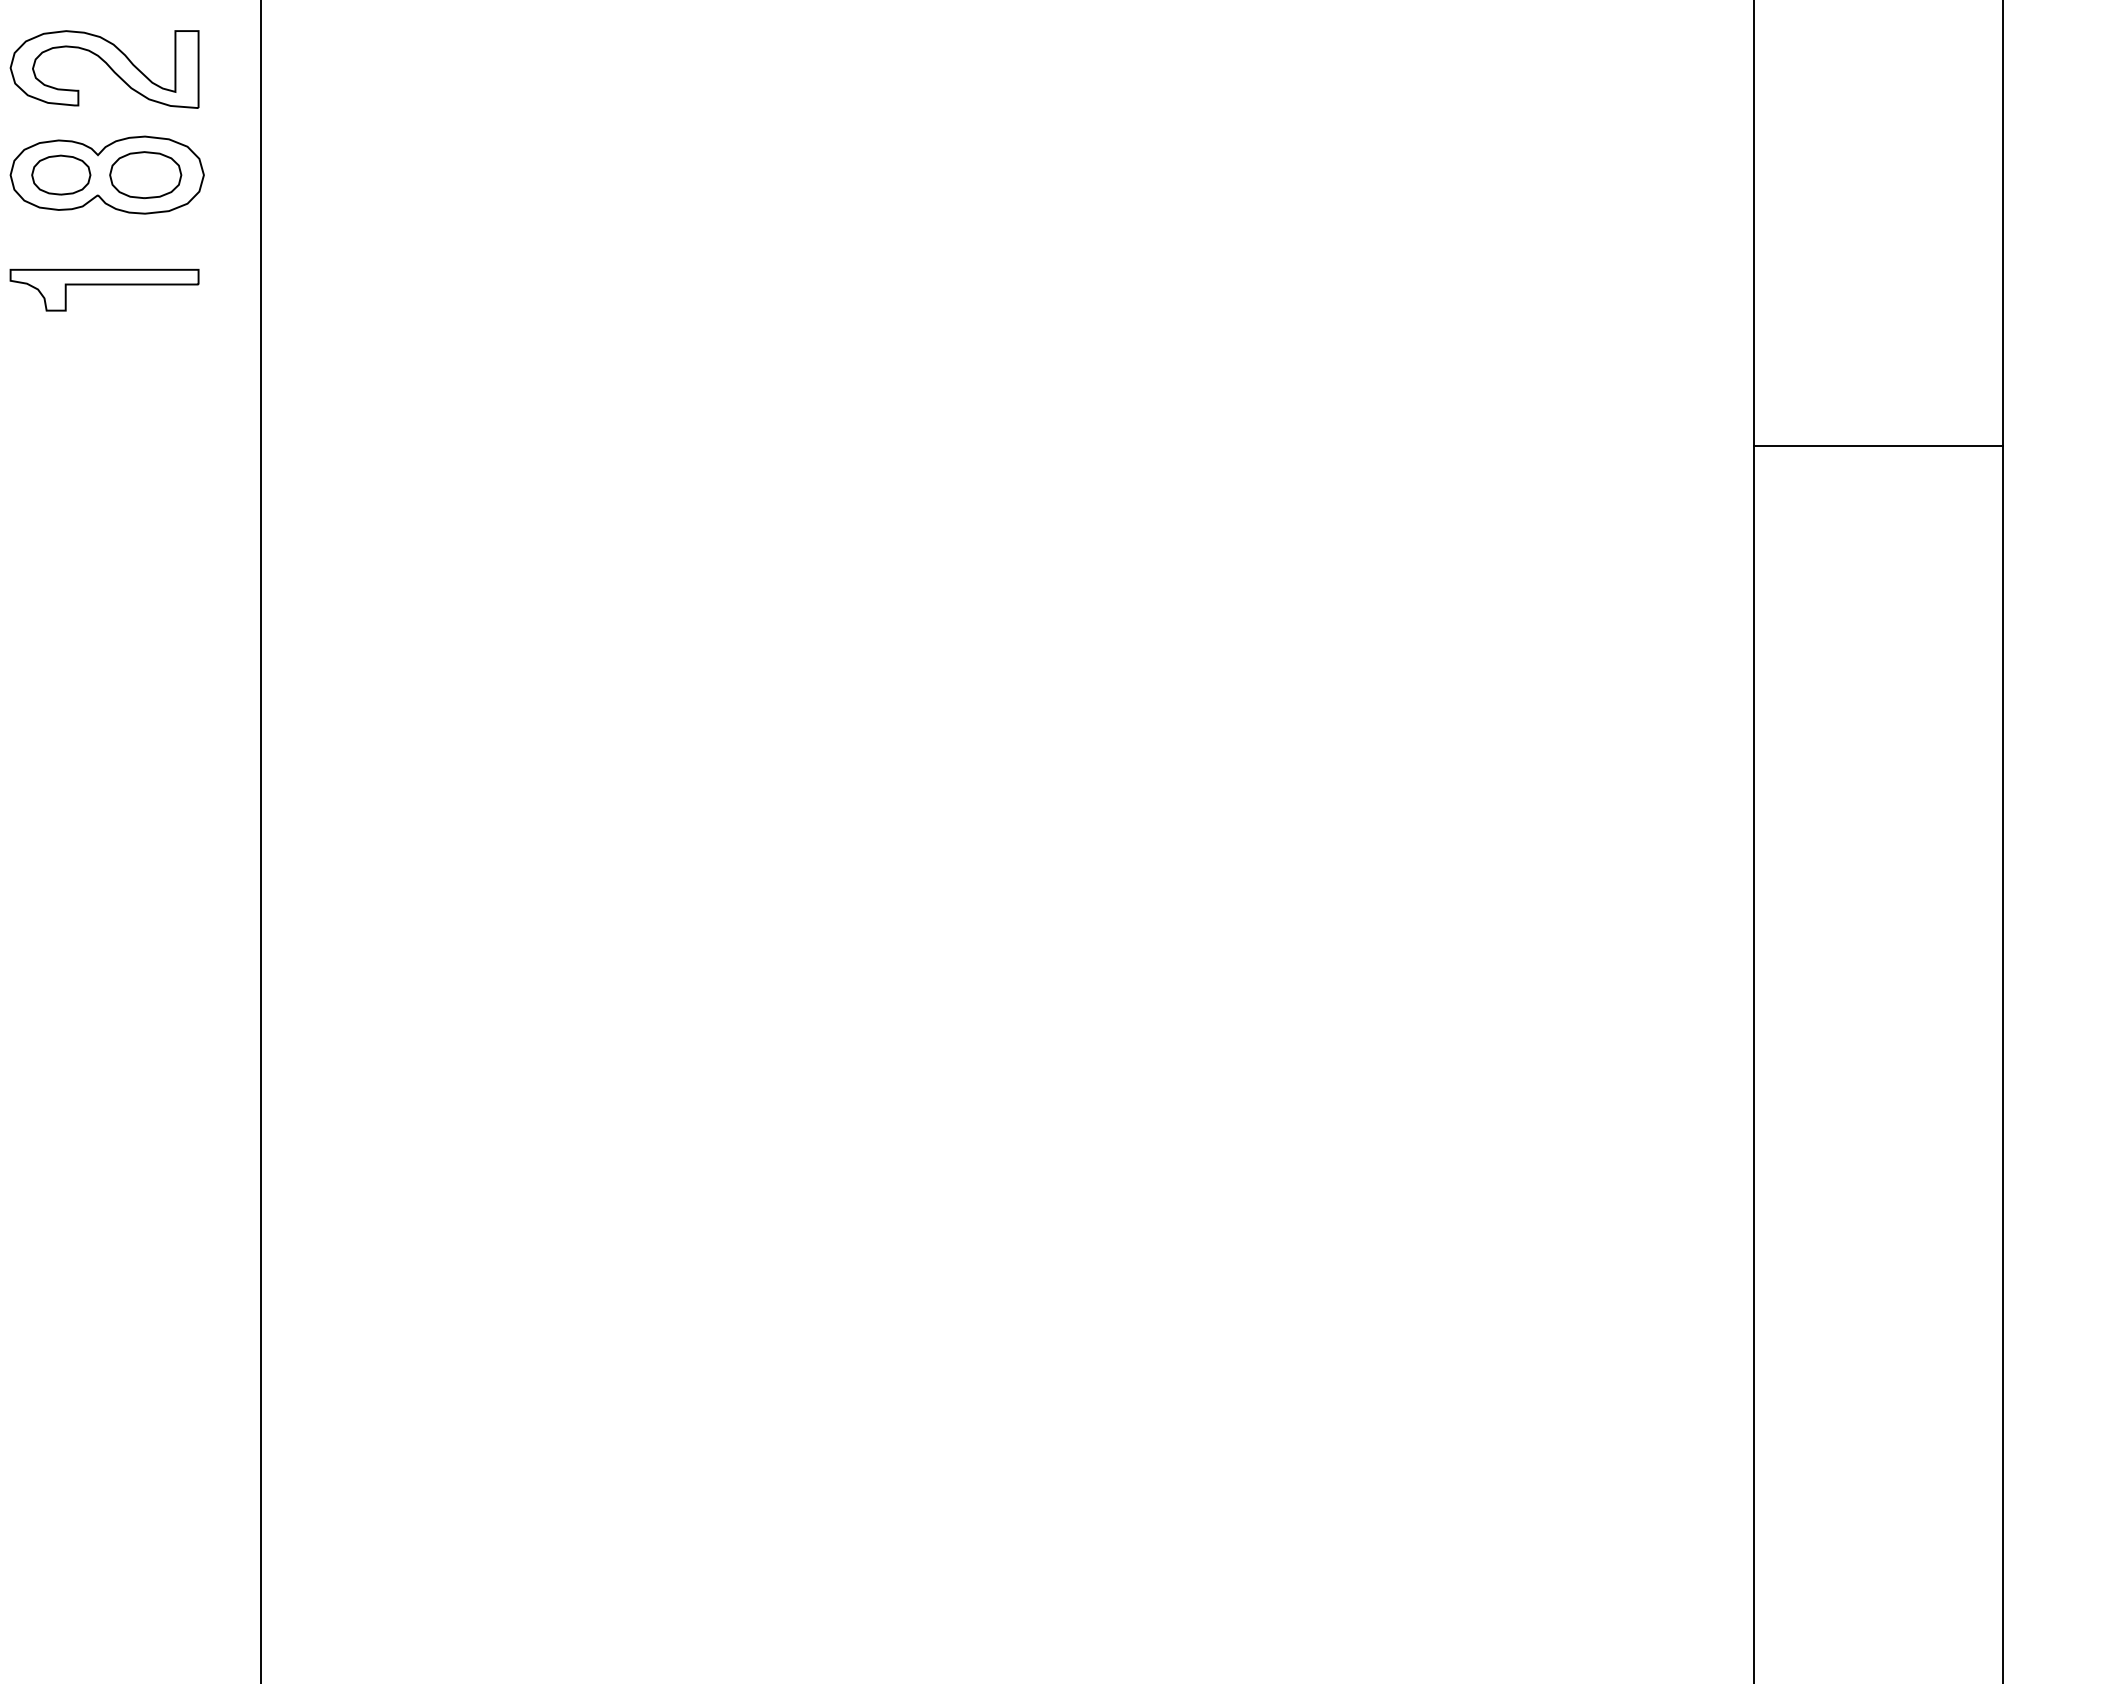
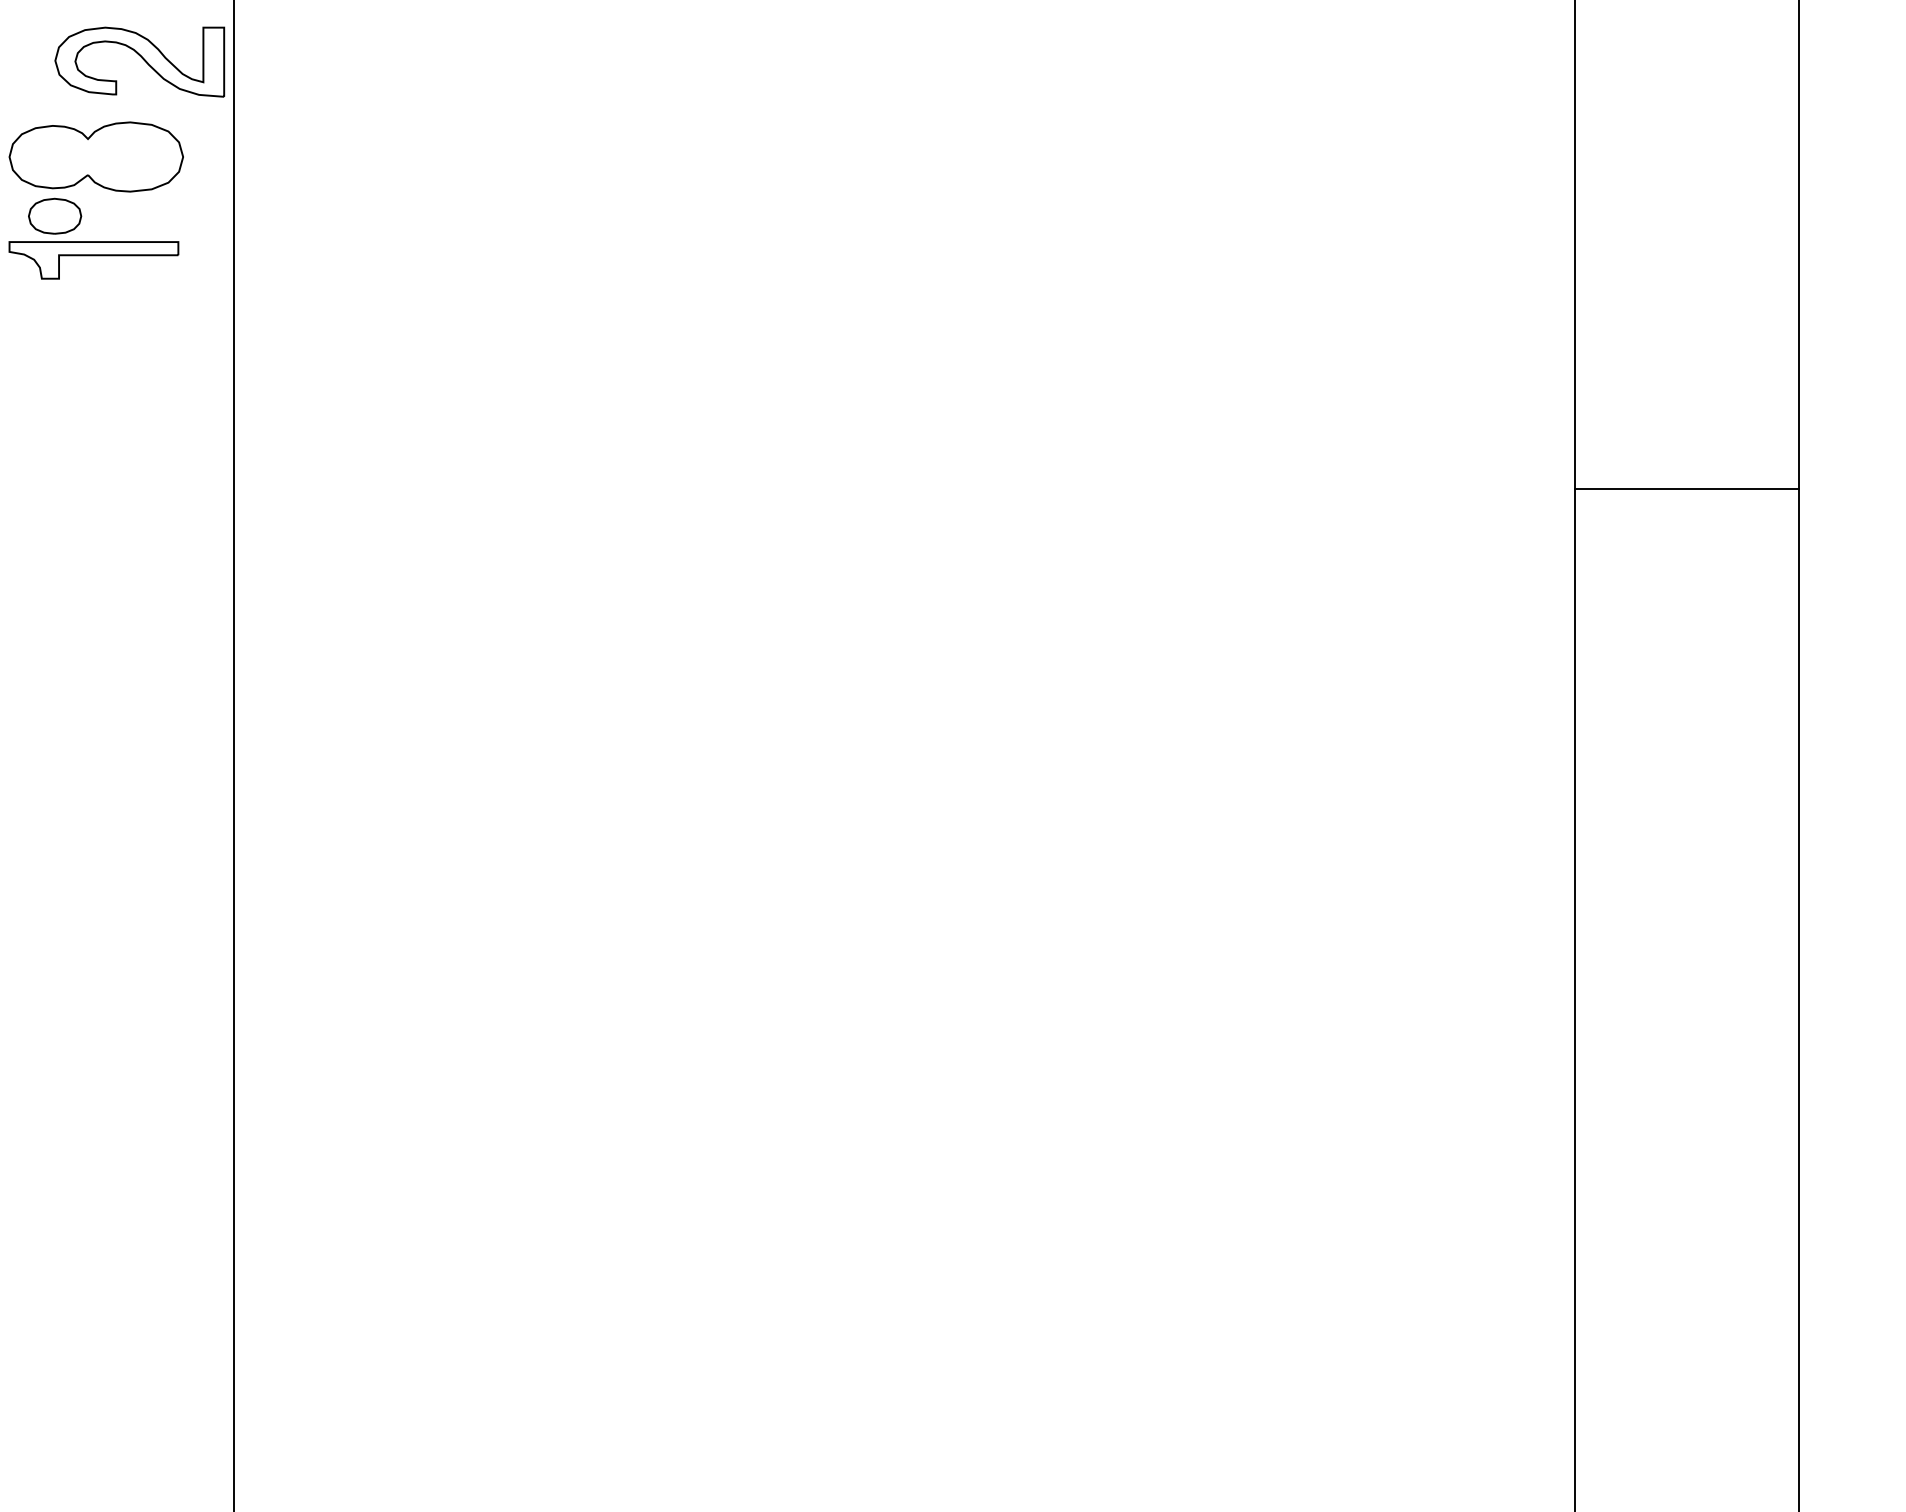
part: (104, 69) -> (139, 62), moved
part: (61, 174) -> (55, 215), moved
part: (145, 175) -> (130, 157), removed
line: (1877, 446) -> (1686, 488), moved

